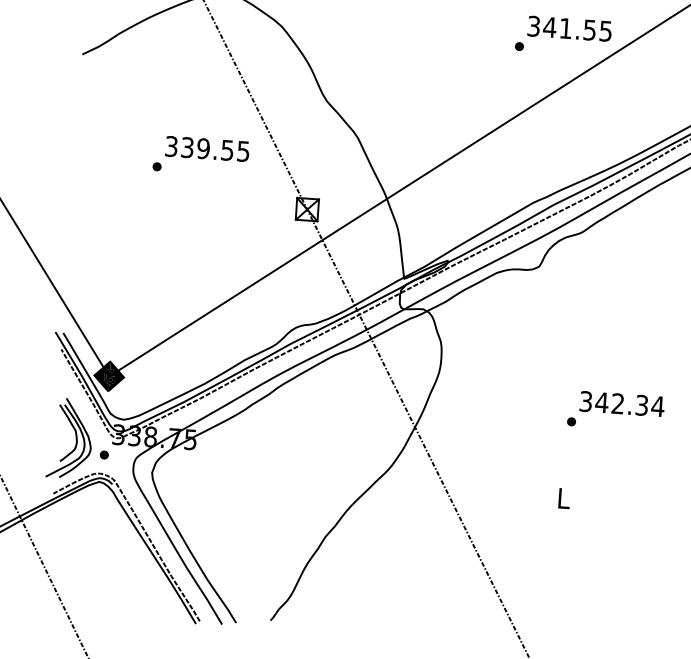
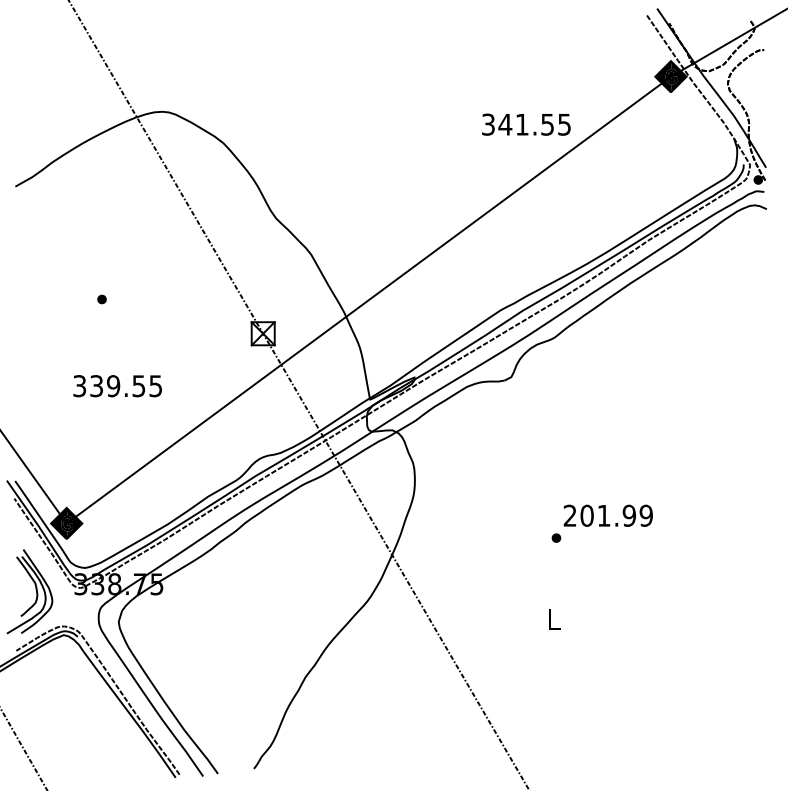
part: (519, 46) -> (474, 146), removed
text: (207, 149) -> (117, 386), moved
text: (622, 403) -> (608, 515), 342.34 -> 201.99
part: (103, 454) -> (66, 606), removed

